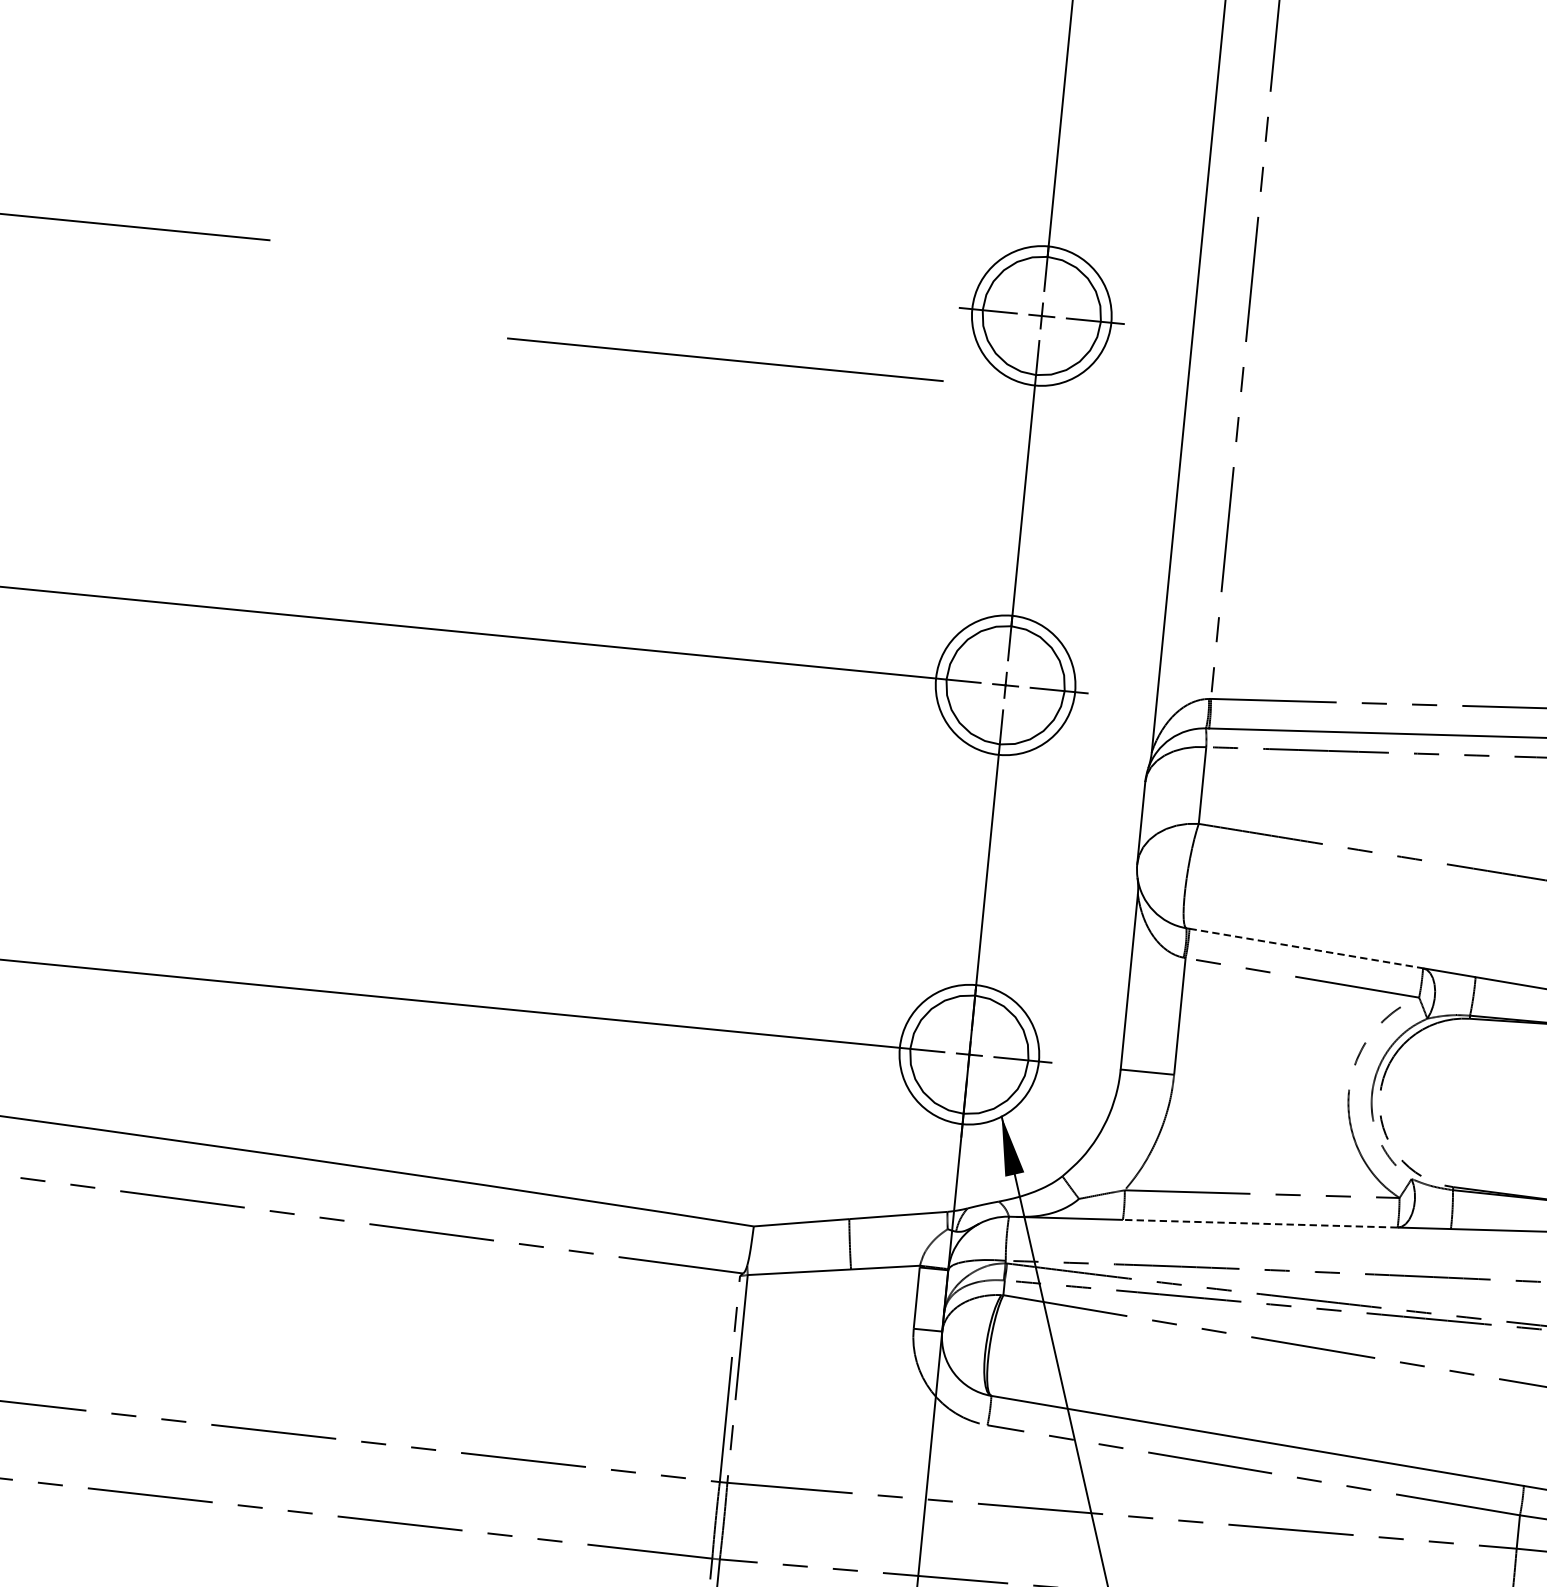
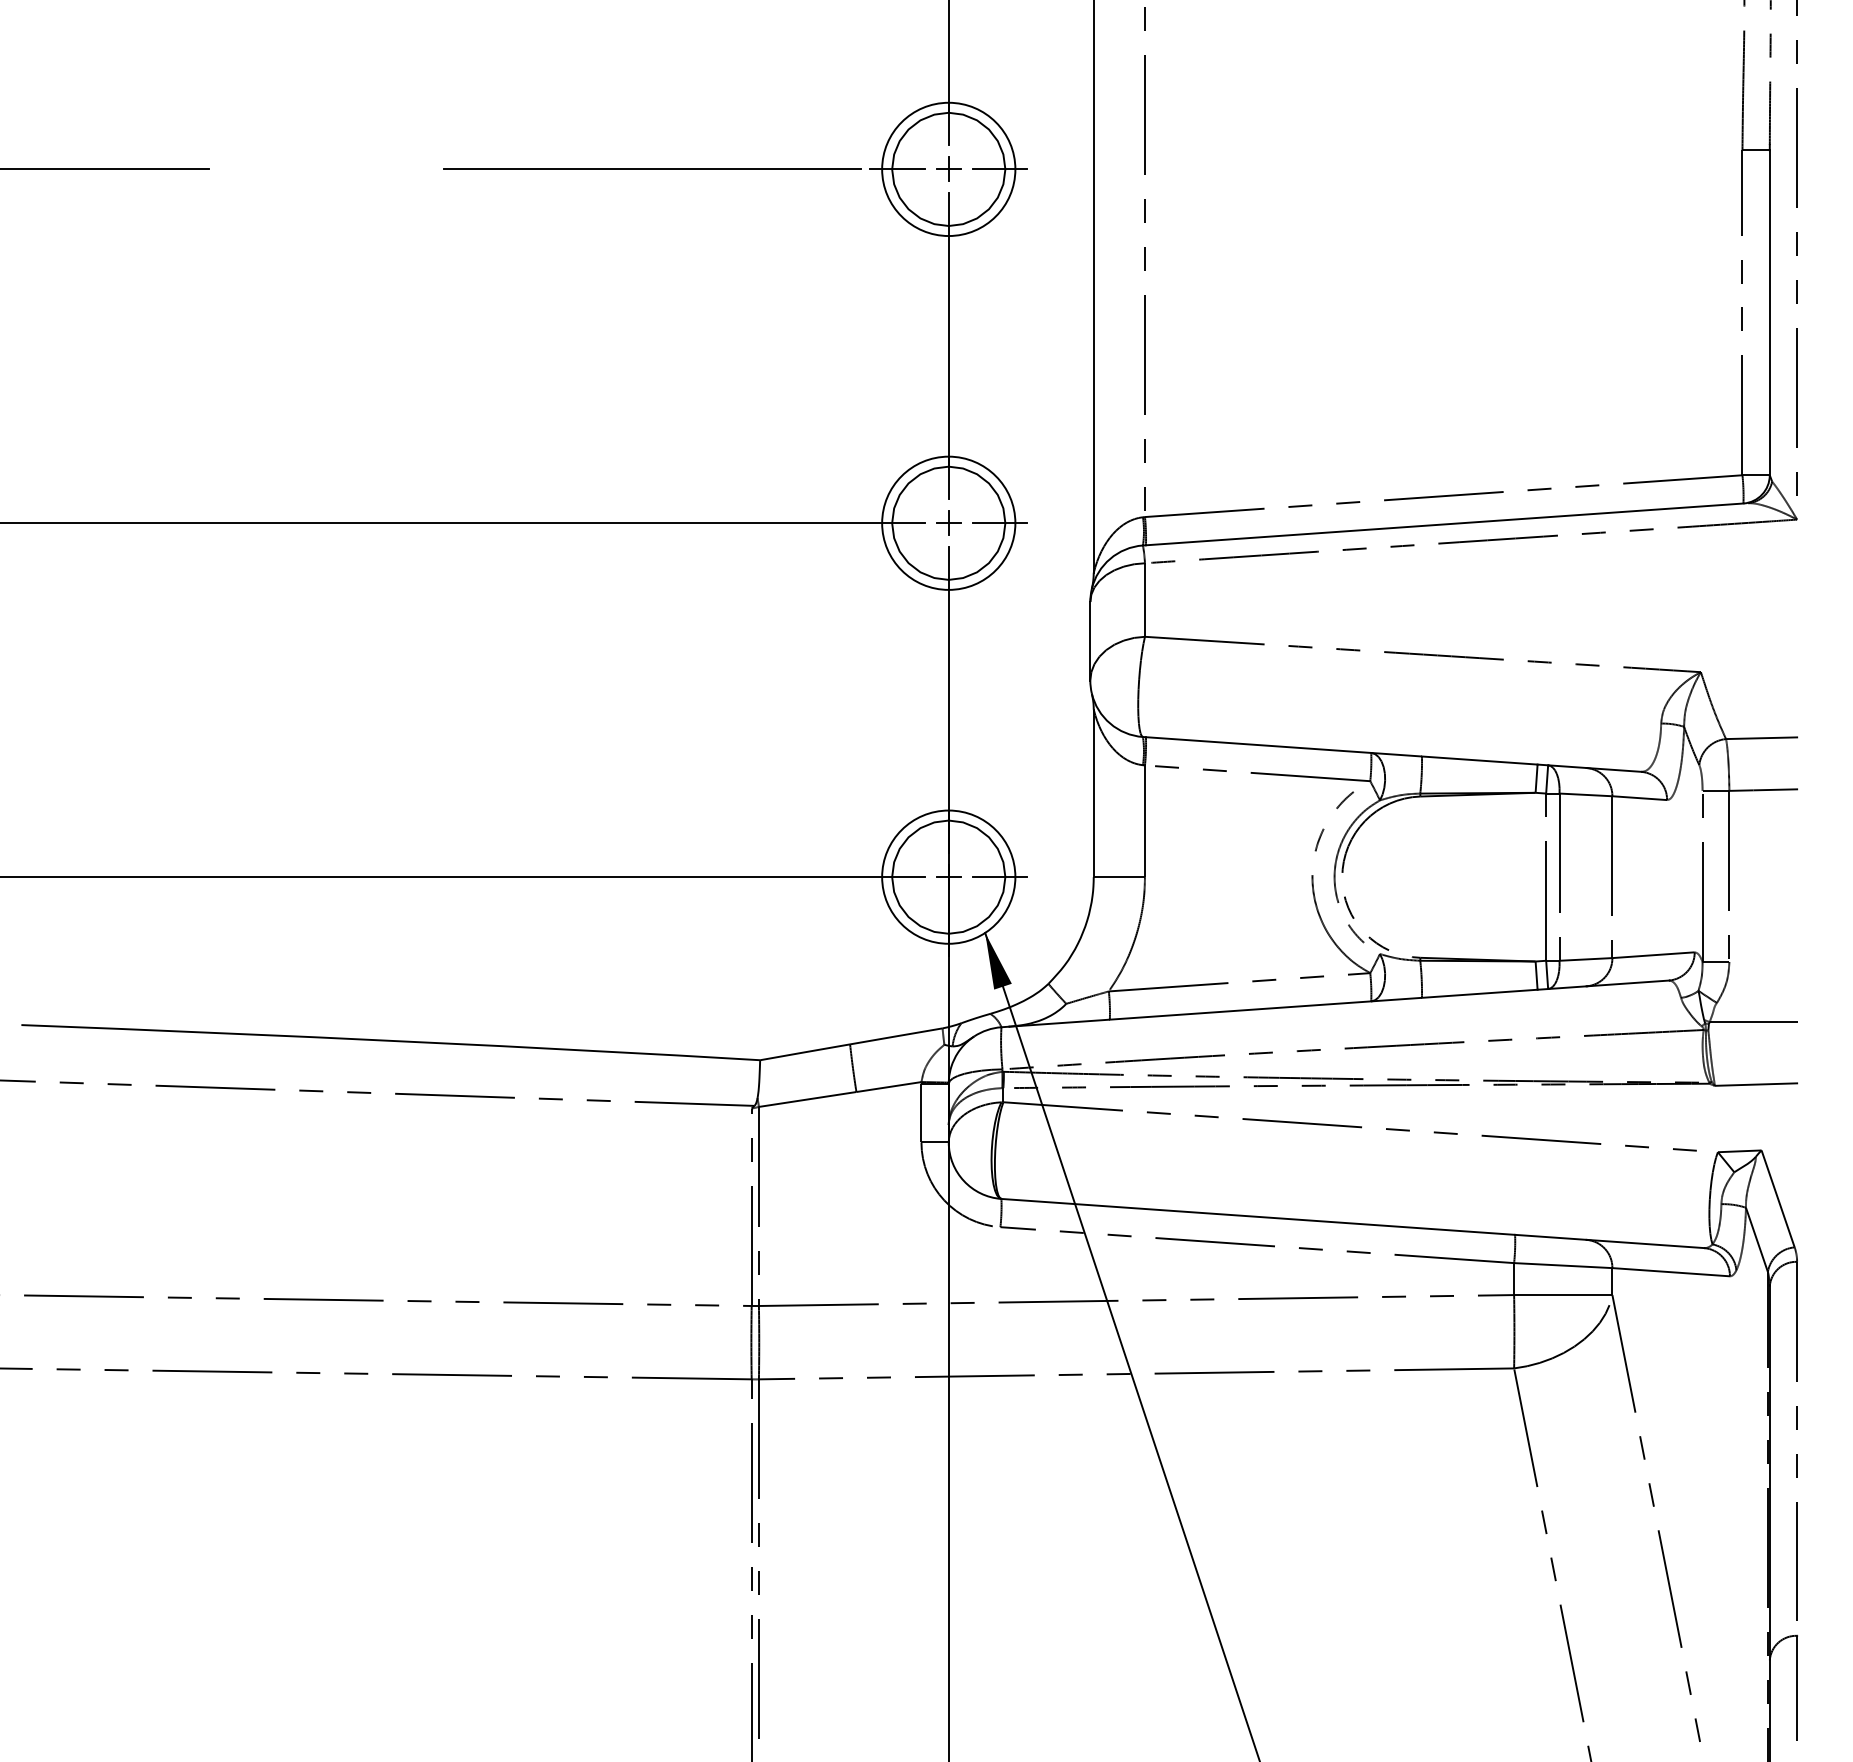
line: (725, 358) -> (652, 168), moved
line: (1306, 948) -> (1258, 745), dashed -> solid
line: (1260, 1223) -> (1240, 1010), dashed -> solid

